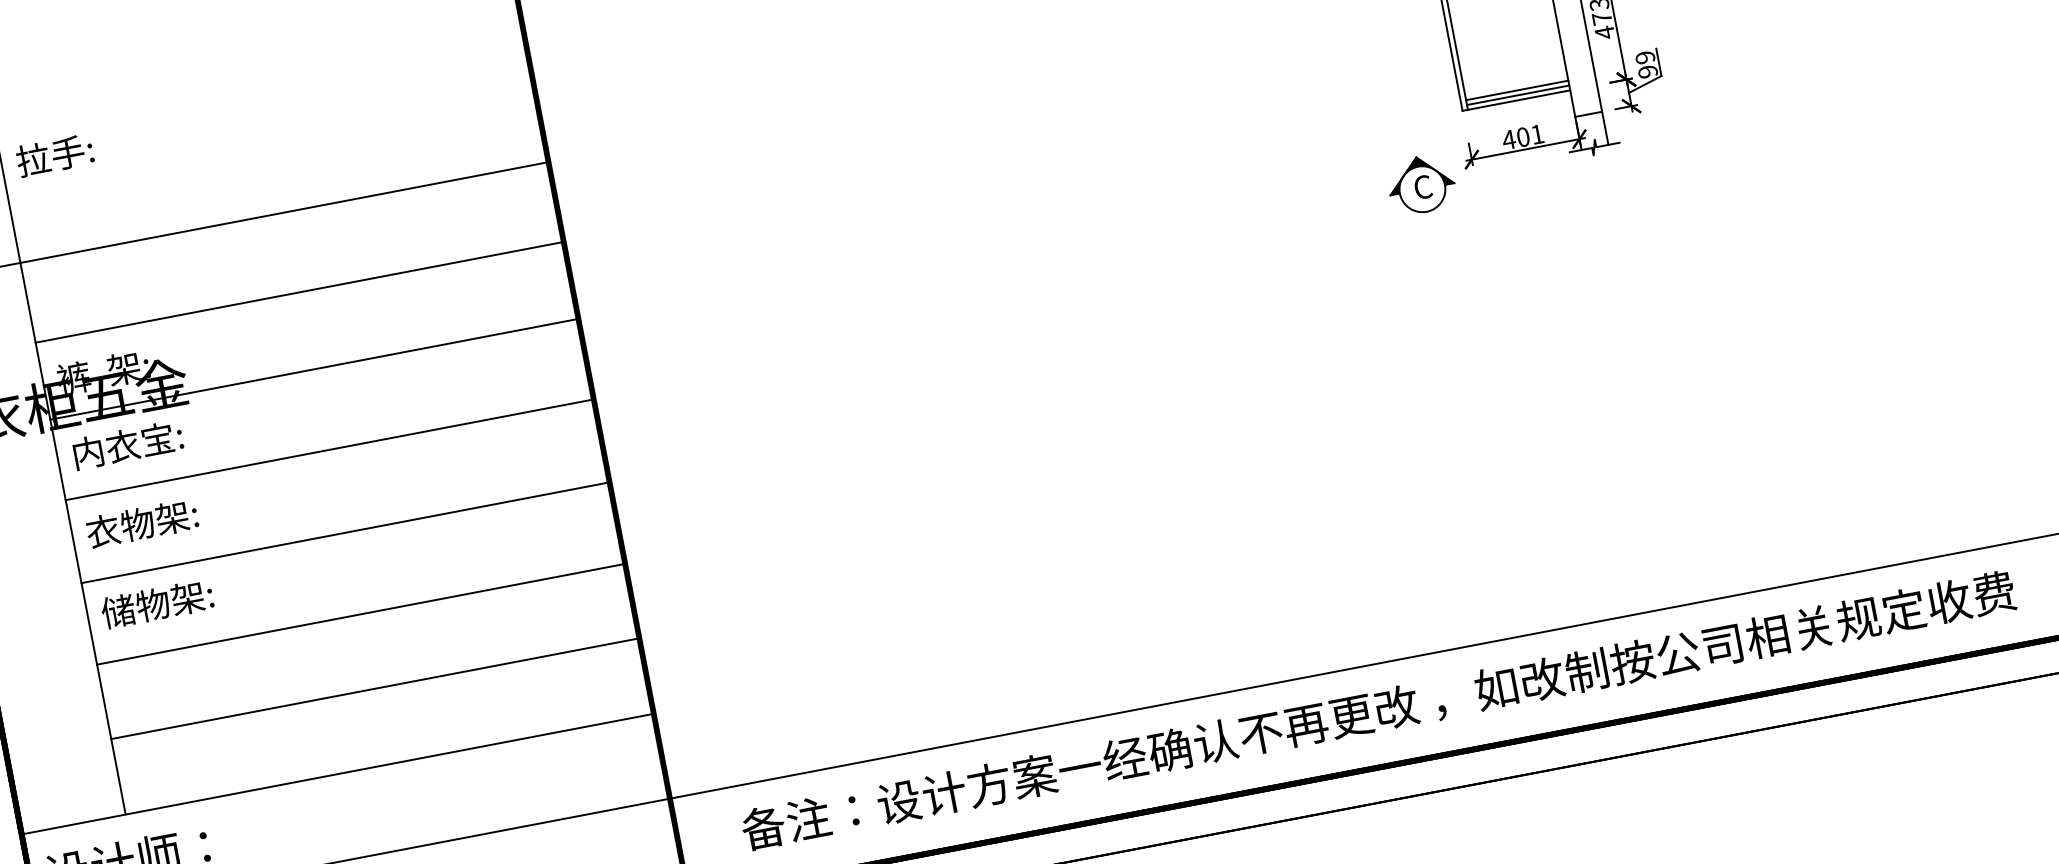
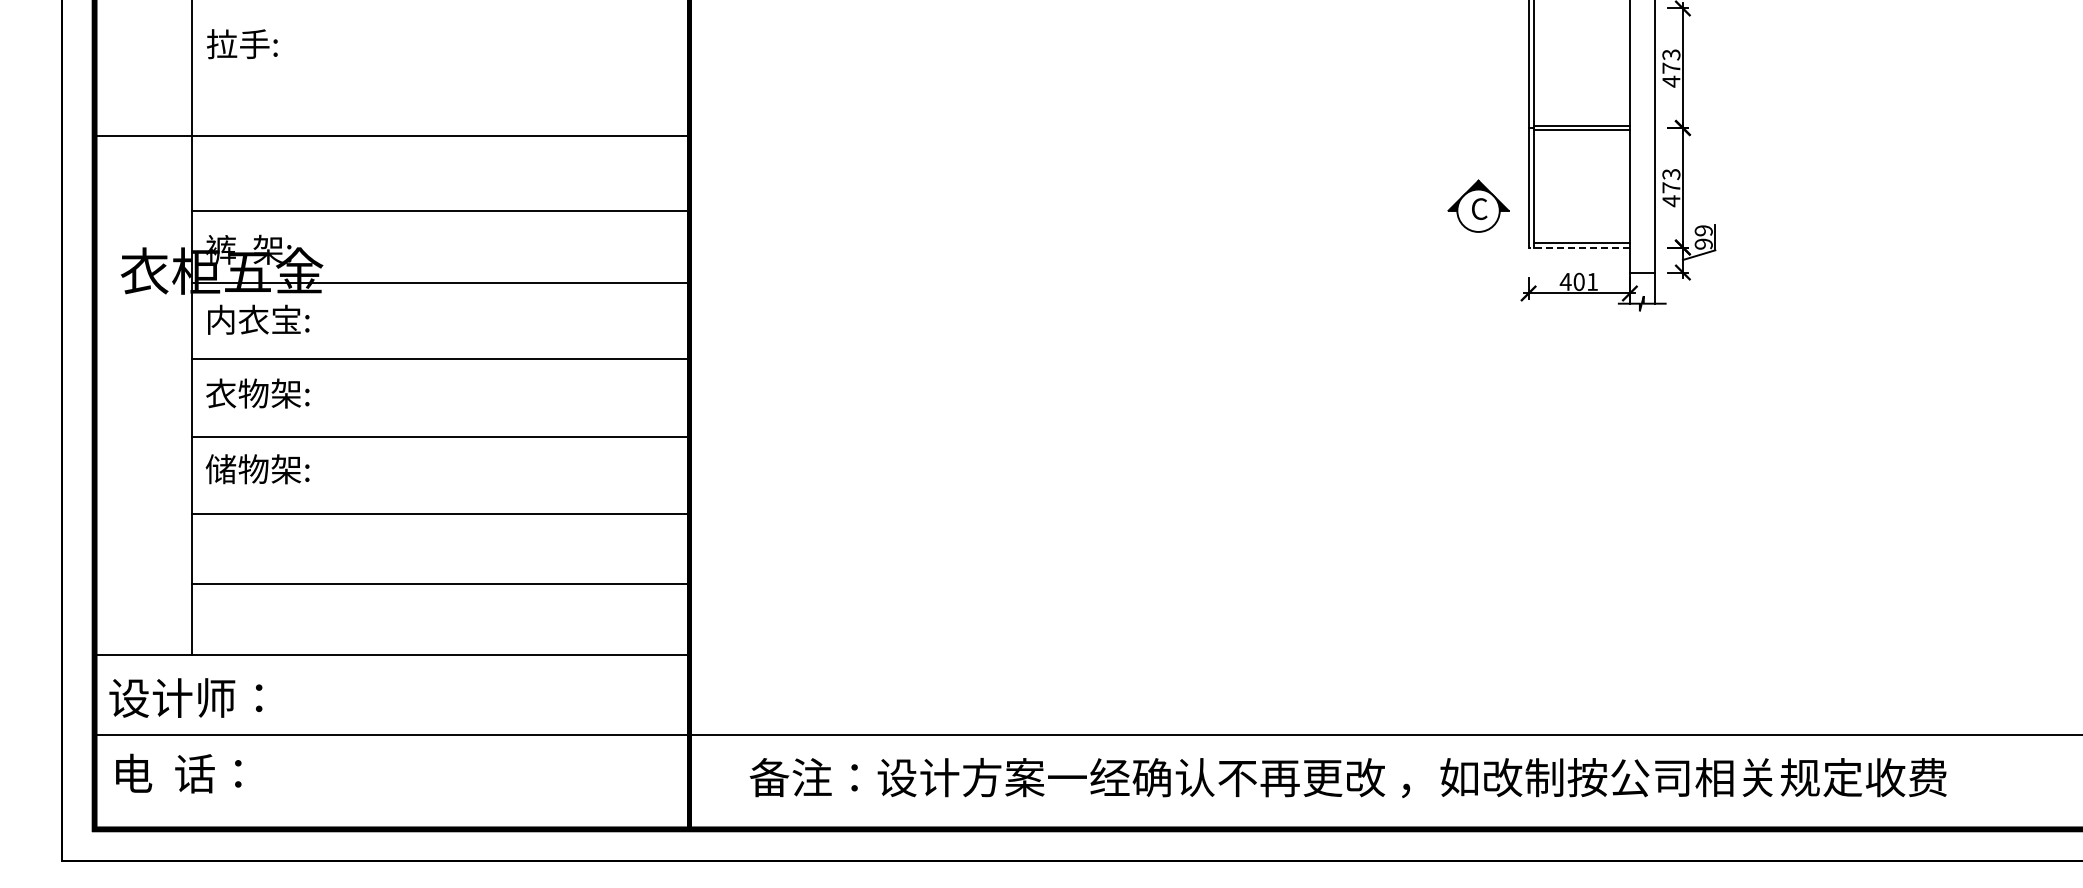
line: (1516, 90) -> (1581, 238), removed
line: (1516, 100) -> (1579, 247), solid -> dashed
part: (1421, 183) -> (1478, 205), moved

